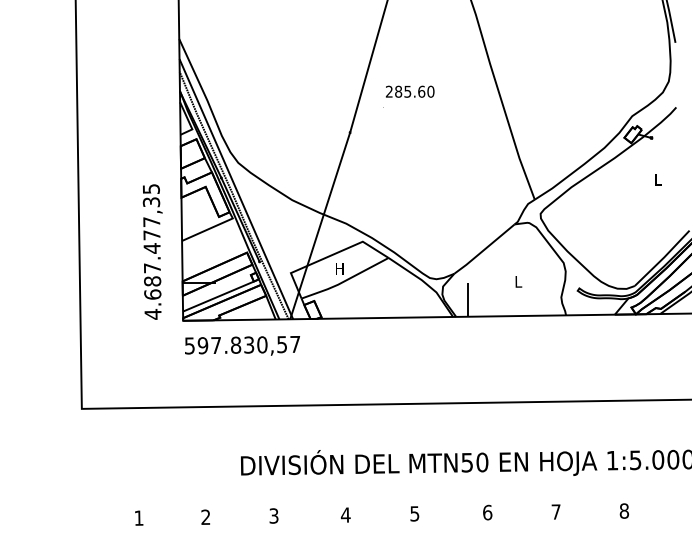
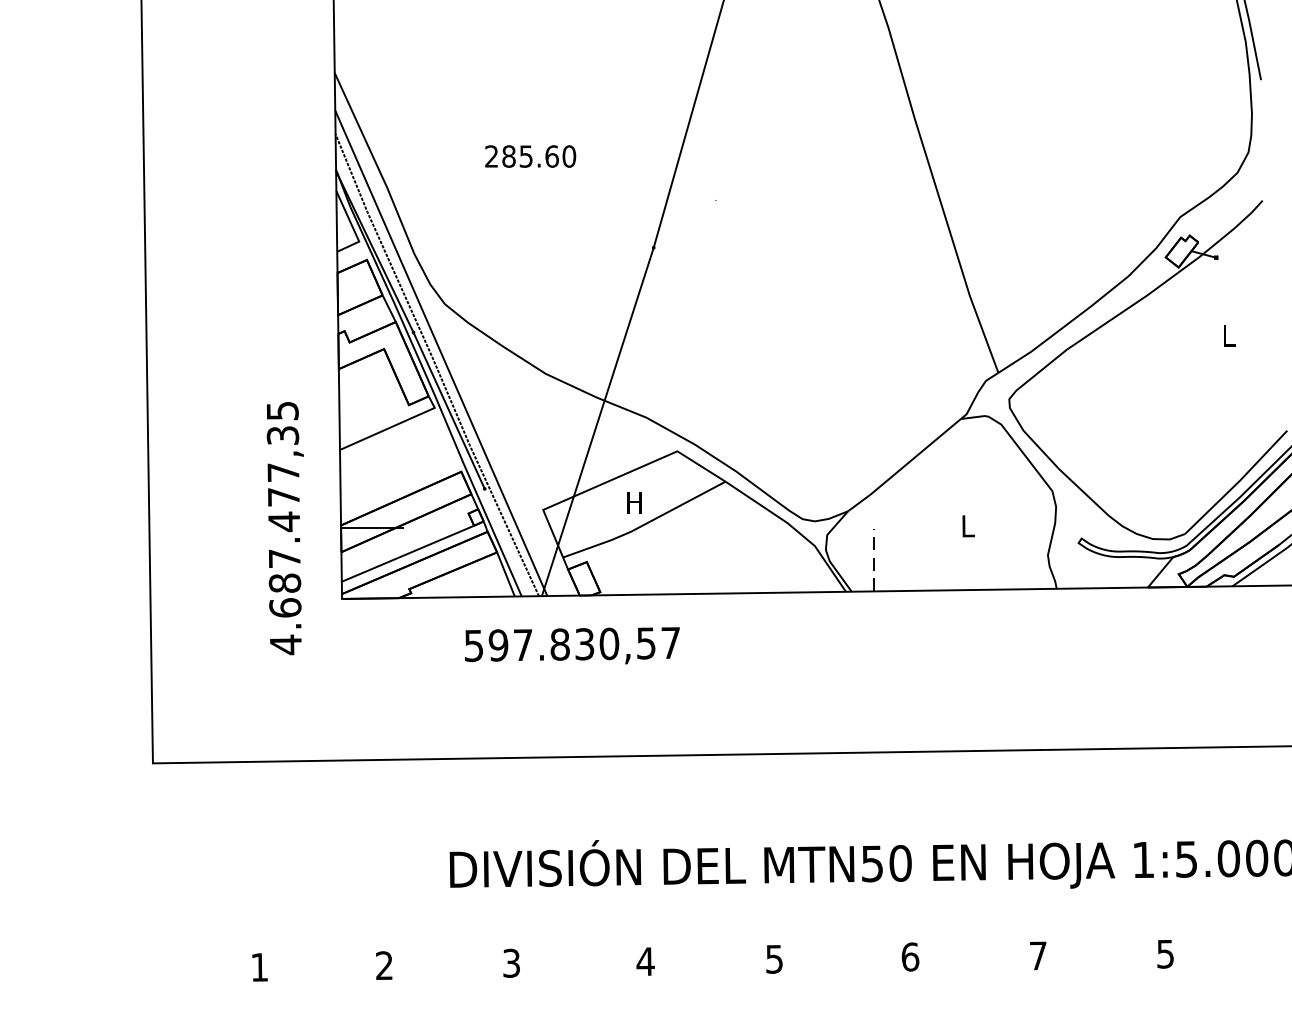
text: (410, 91) -> (531, 156), moved
text: (152, 251) -> (284, 527), moved
line: (467, 299) -> (872, 559), solid -> dashed
text: (242, 345) -> (572, 645), moved
text: (624, 510) -> (1165, 953), 8 -> 5

